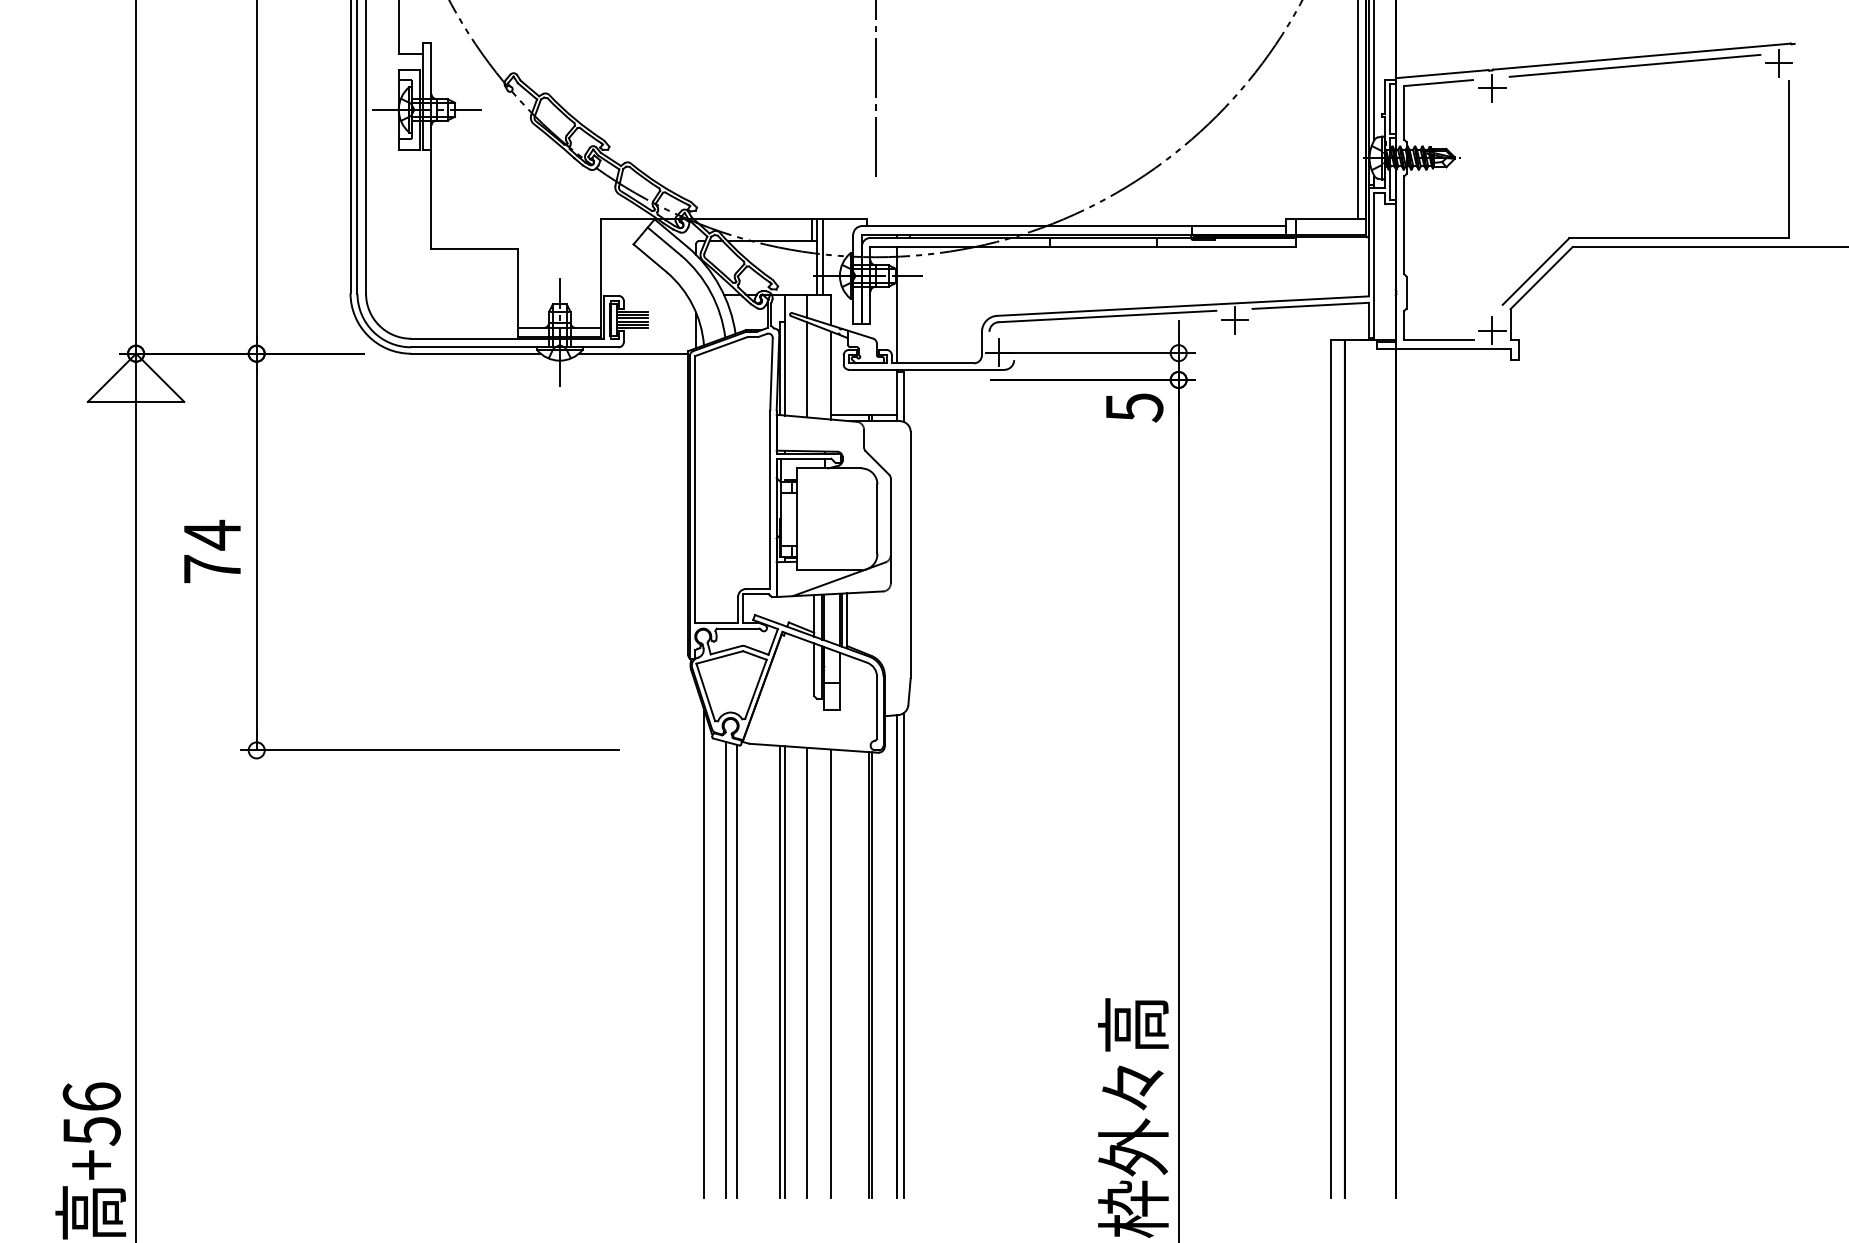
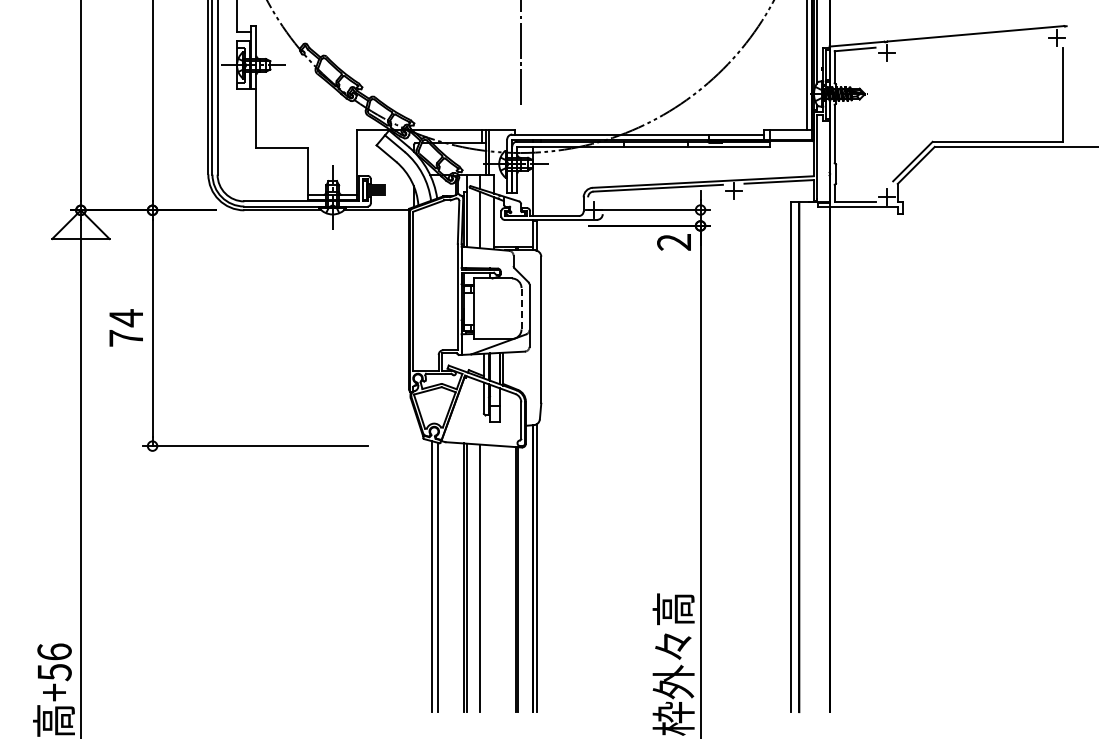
line: (1634, 64) -> (971, 38), removed
text: (1134, 407) -> (674, 242), 5 -> 2
line: (877, 518) -> (521, 308), solid -> dashed
line: (704, 954) -> (418, 567), removed
line: (831, 973) -> (494, 578), removed

